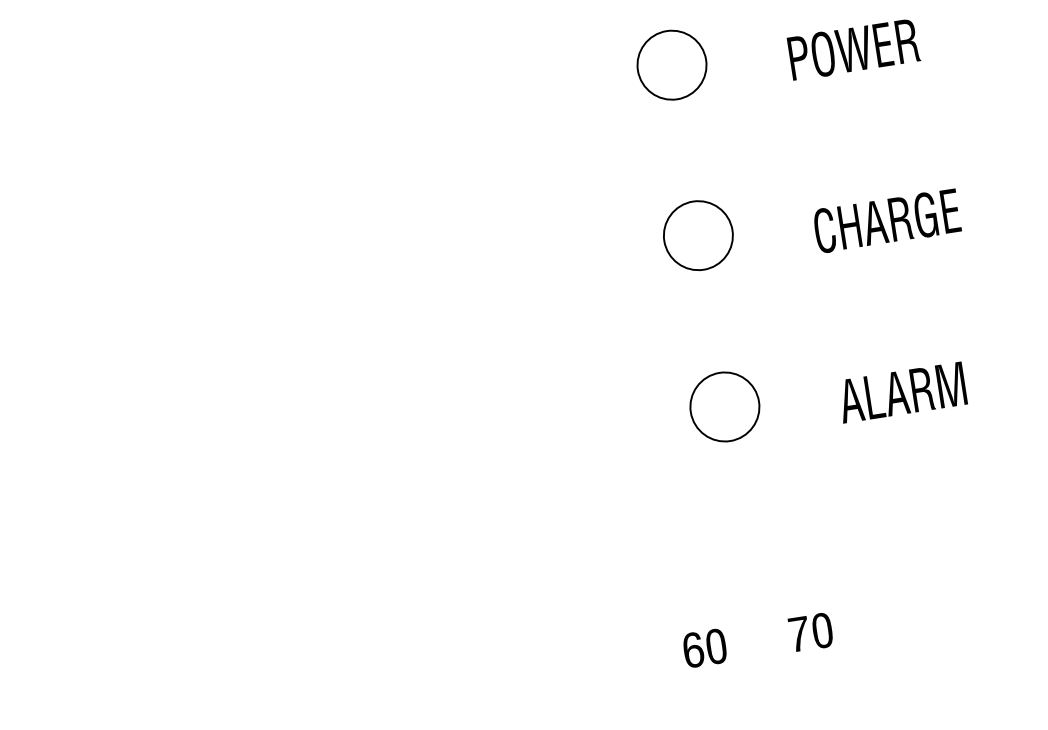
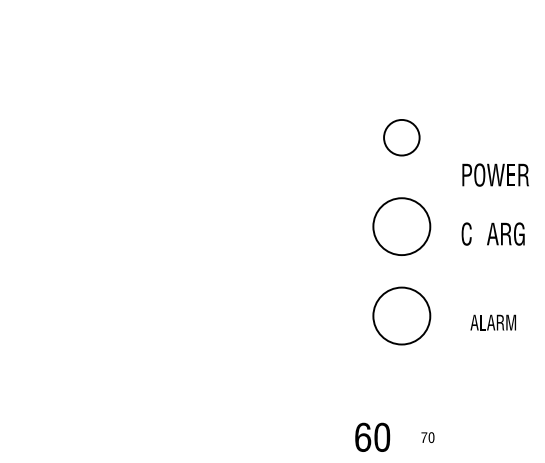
part: (853, 48) -> (495, 174), moved
fill: (950, 209) -> (532, 233), removed
fill: (849, 225) -> (479, 233), removed
circle: (697, 235) -> (401, 226), size x1.6
part: (900, 392) -> (492, 322), size x0.7
circle: (724, 406) -> (401, 315), size x1.6
part: (810, 632) -> (427, 437), size x0.6
part: (704, 648) -> (372, 437), size x1.6

